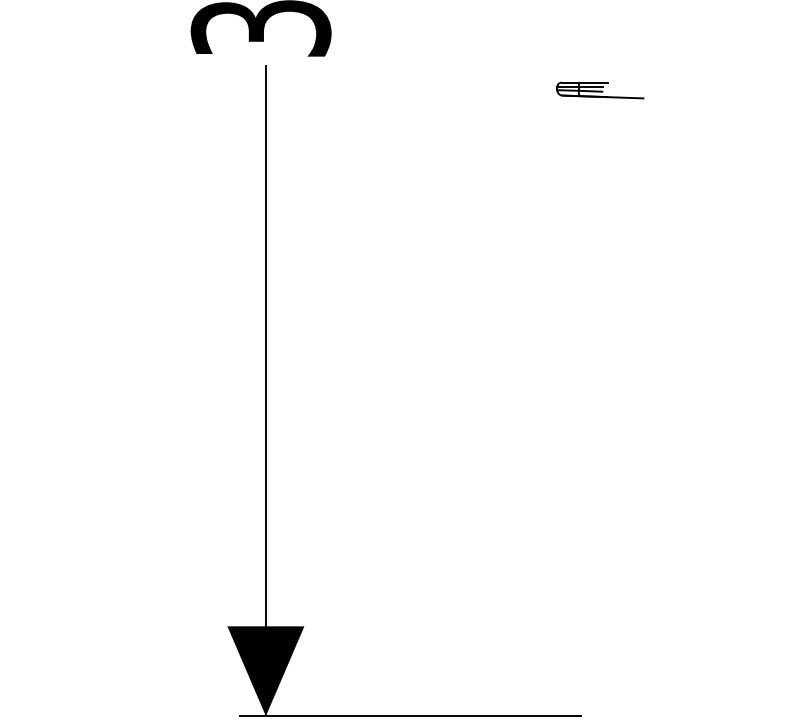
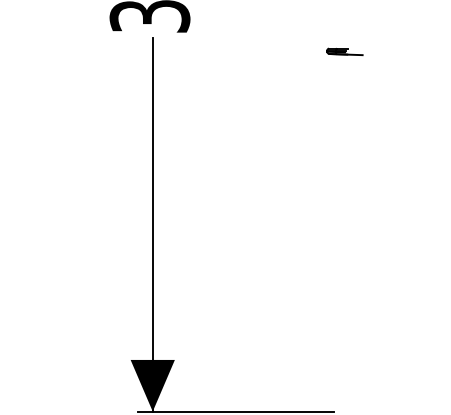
part: (599, 89) -> (344, 51), size x0.71

